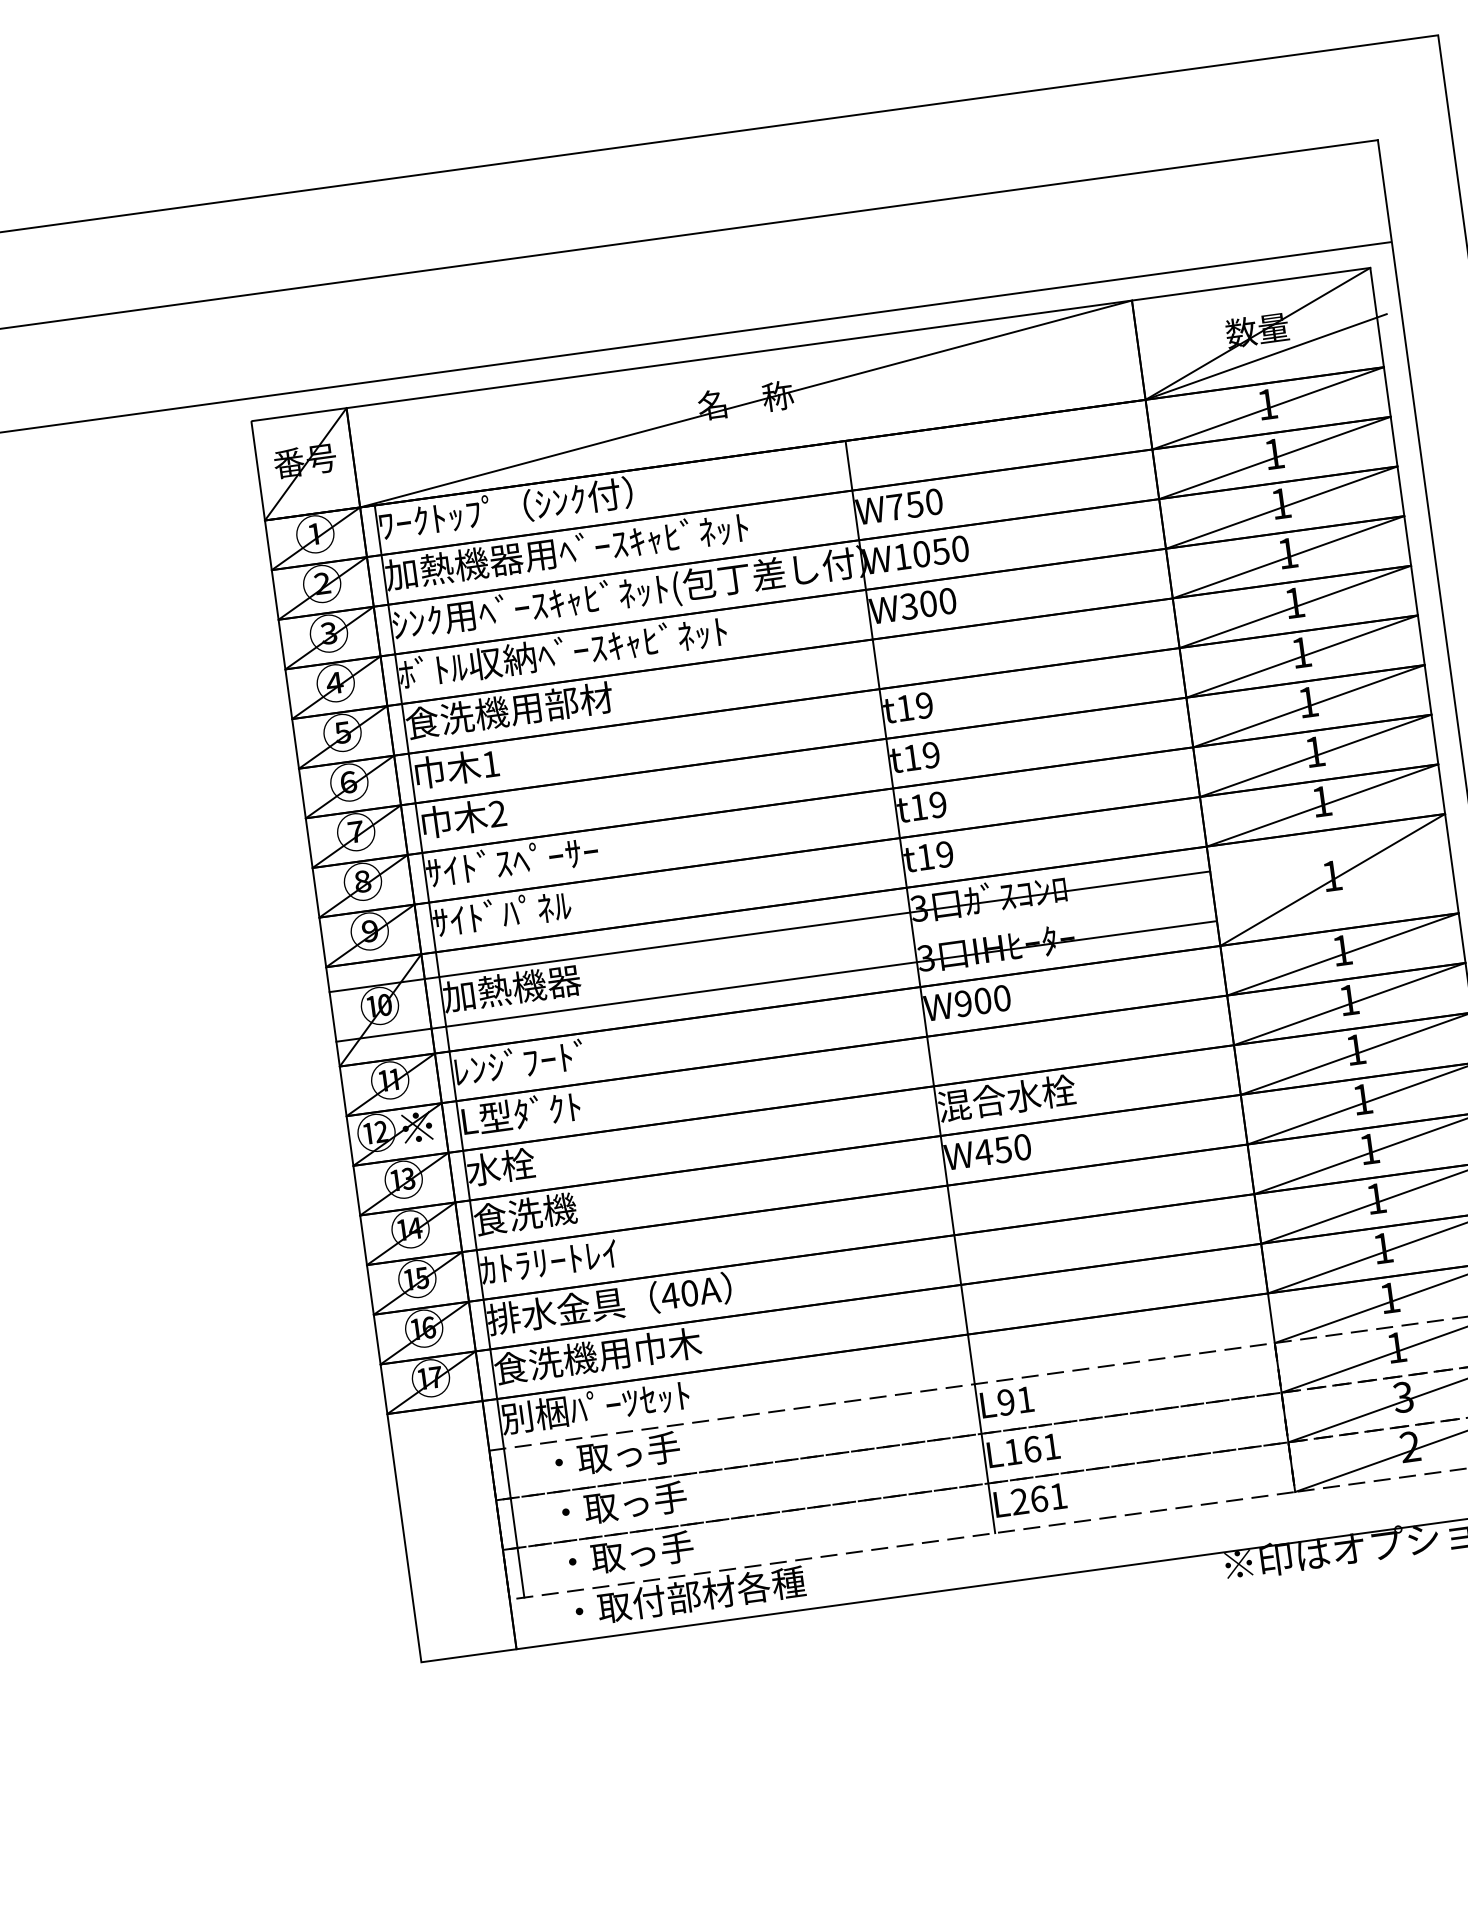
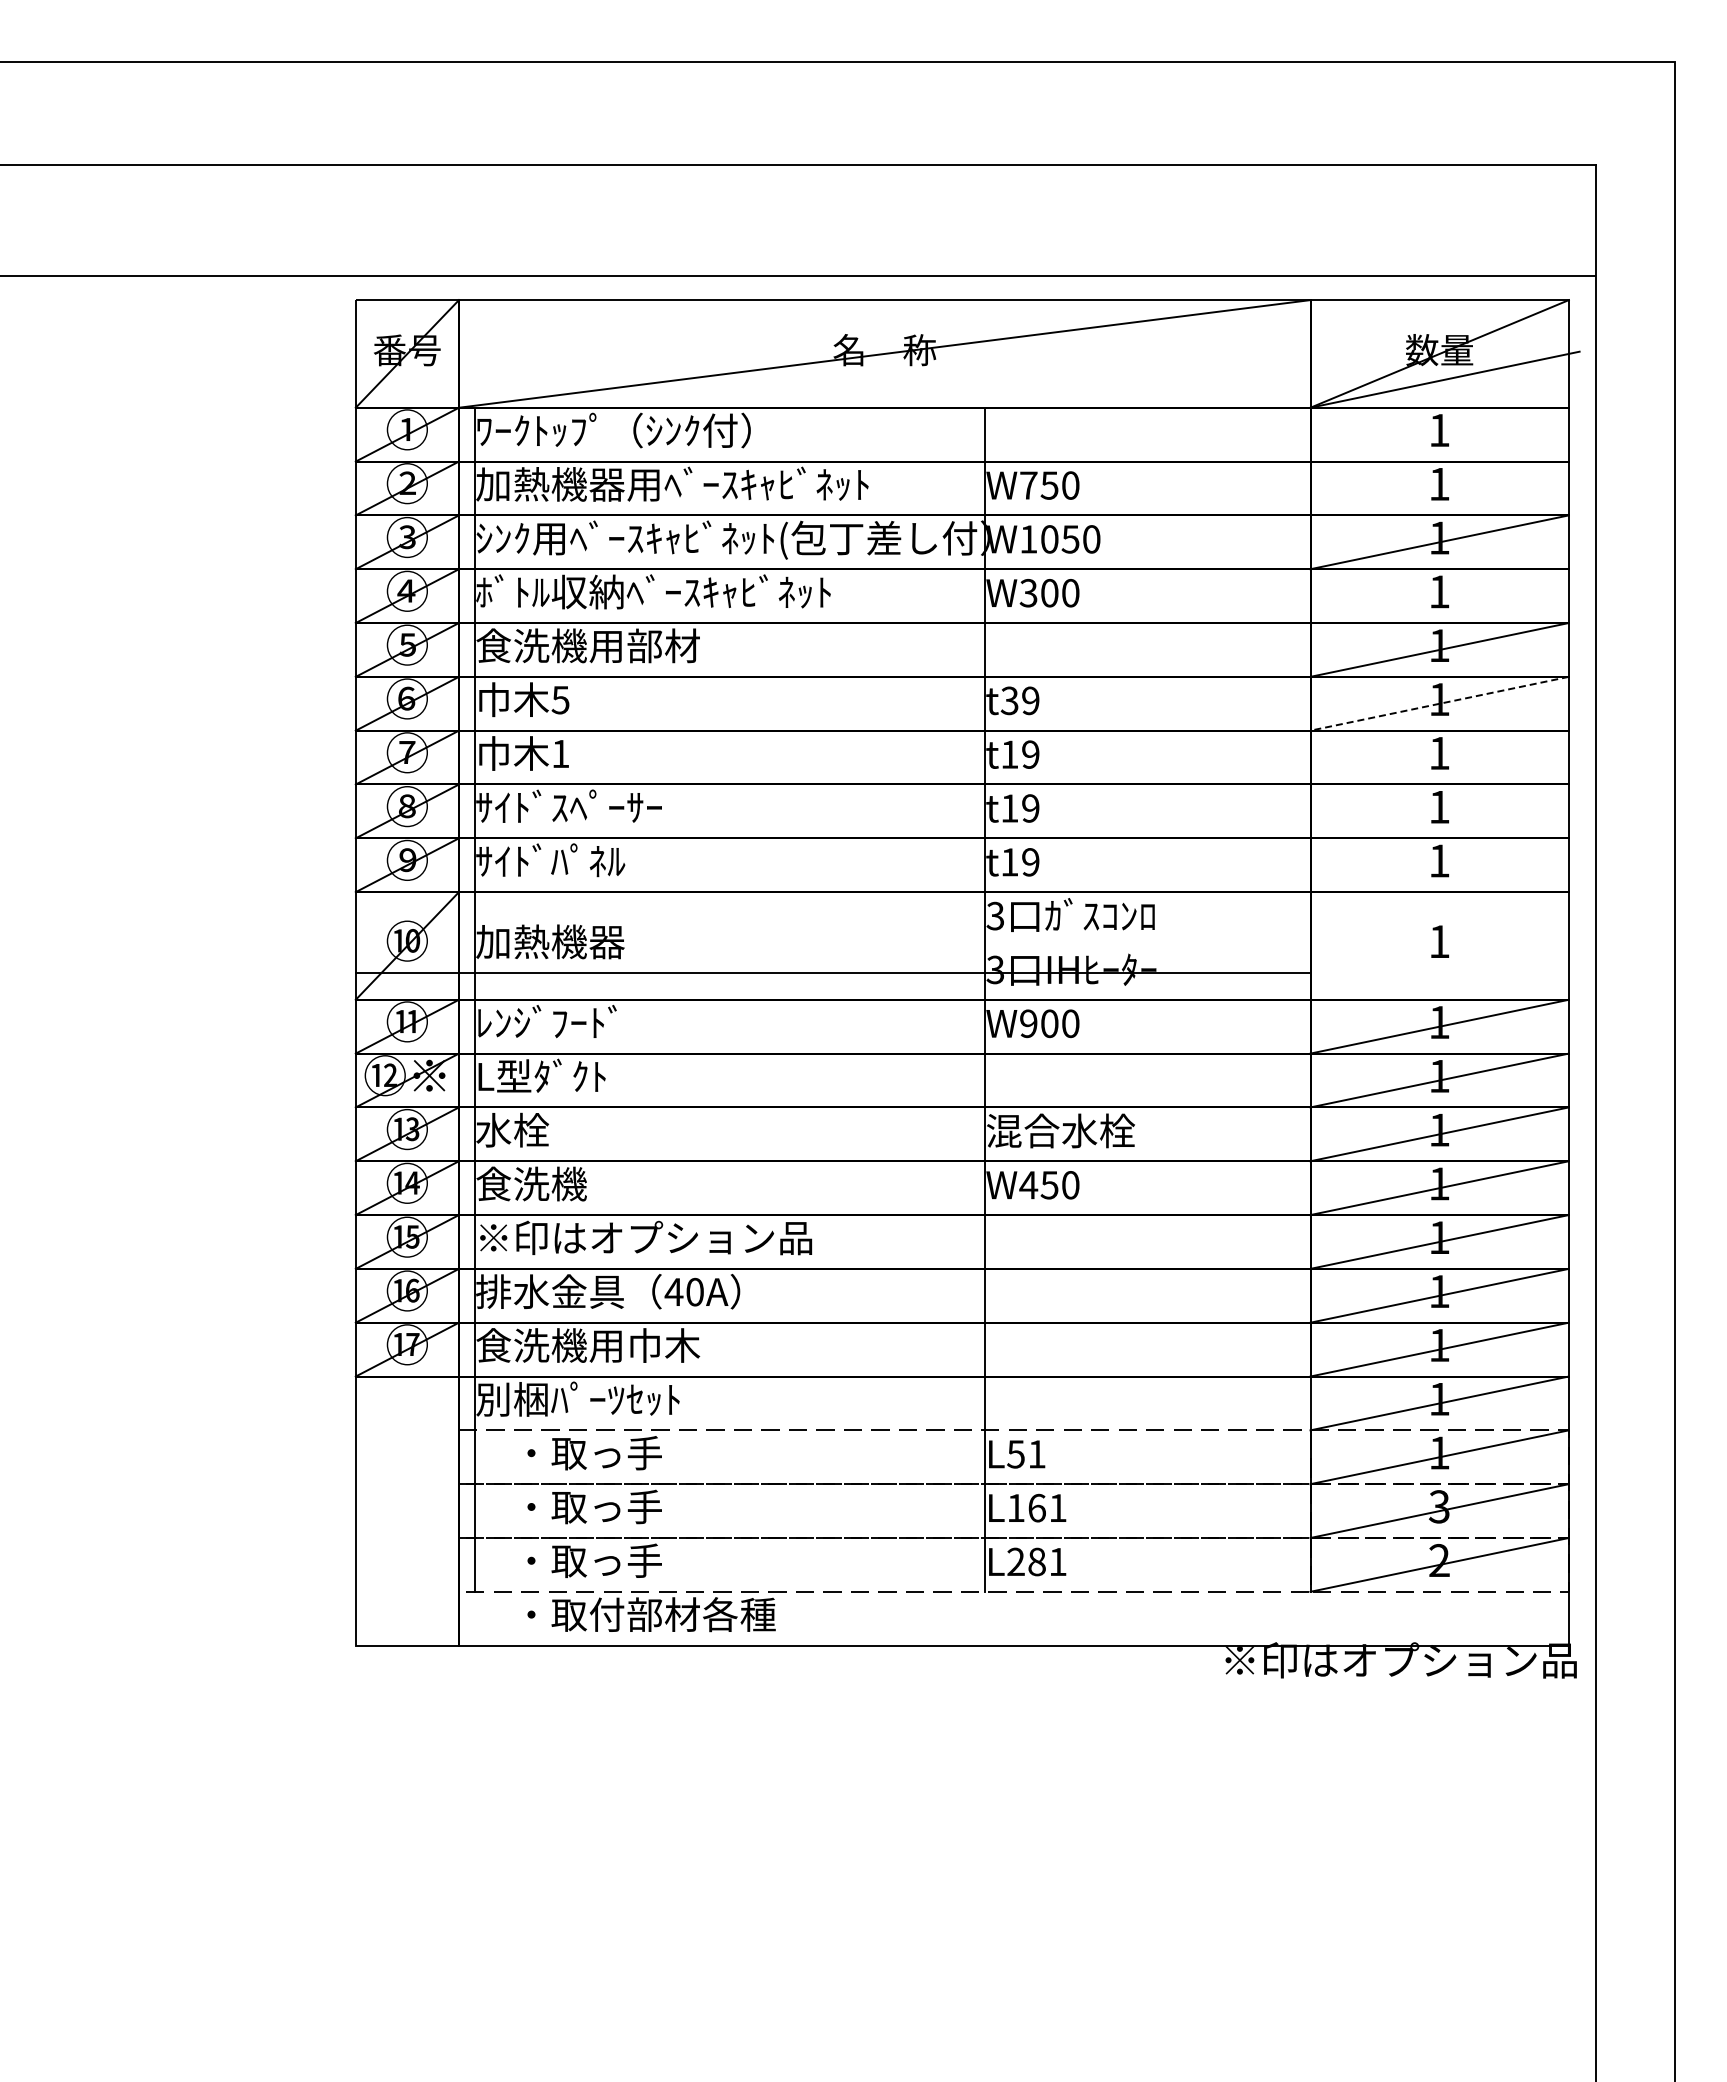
line: (1267, 408) -> (1439, 434), removed
line: (1274, 458) -> (1439, 488), removed
line: (1288, 557) -> (1439, 596), removed
line: (1301, 656) -> (1439, 703), solid -> dashed
line: (1308, 706) -> (1439, 757), removed
text: (904, 707) -> (1009, 700), t19 -> t39
line: (1315, 755) -> (1439, 811), removed
text: (490, 764) -> (560, 700), 1 -> 5
line: (1322, 805) -> (1439, 865), removed
text: (497, 813) -> (560, 753), 2 -> 1
line: (1332, 879) -> (1439, 945), removed
line: (769, 932) -> (832, 919), removed
text: (636, 1249) -> (644, 1237), ｶﾄﾗﾘｰﾄﾚｲ -> ※印はオプション品
text: (1005, 1402) -> (1015, 1454), L91 -> L51
text: (1038, 1498) -> (1036, 1561), L261 -> L281

